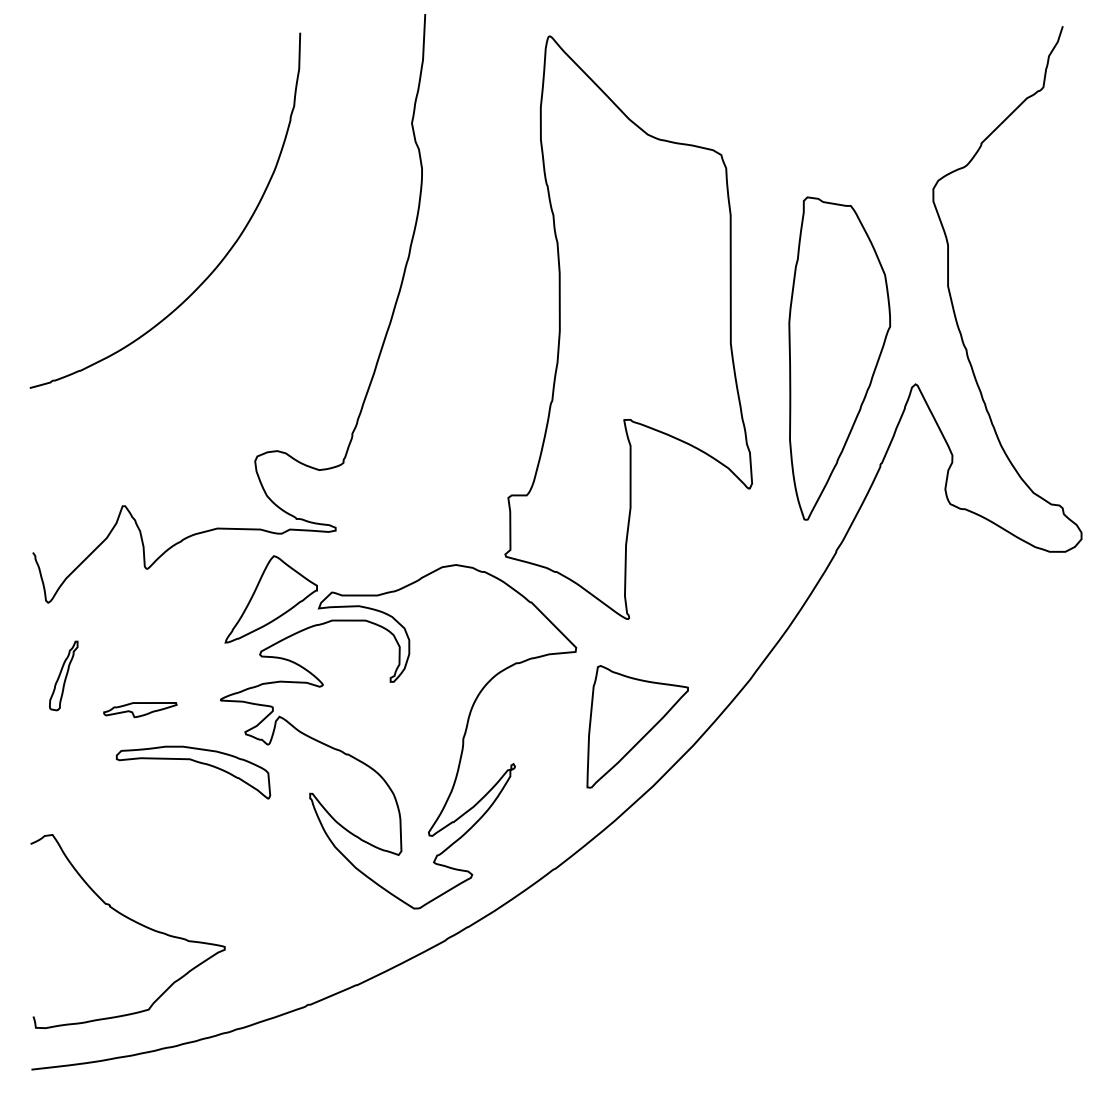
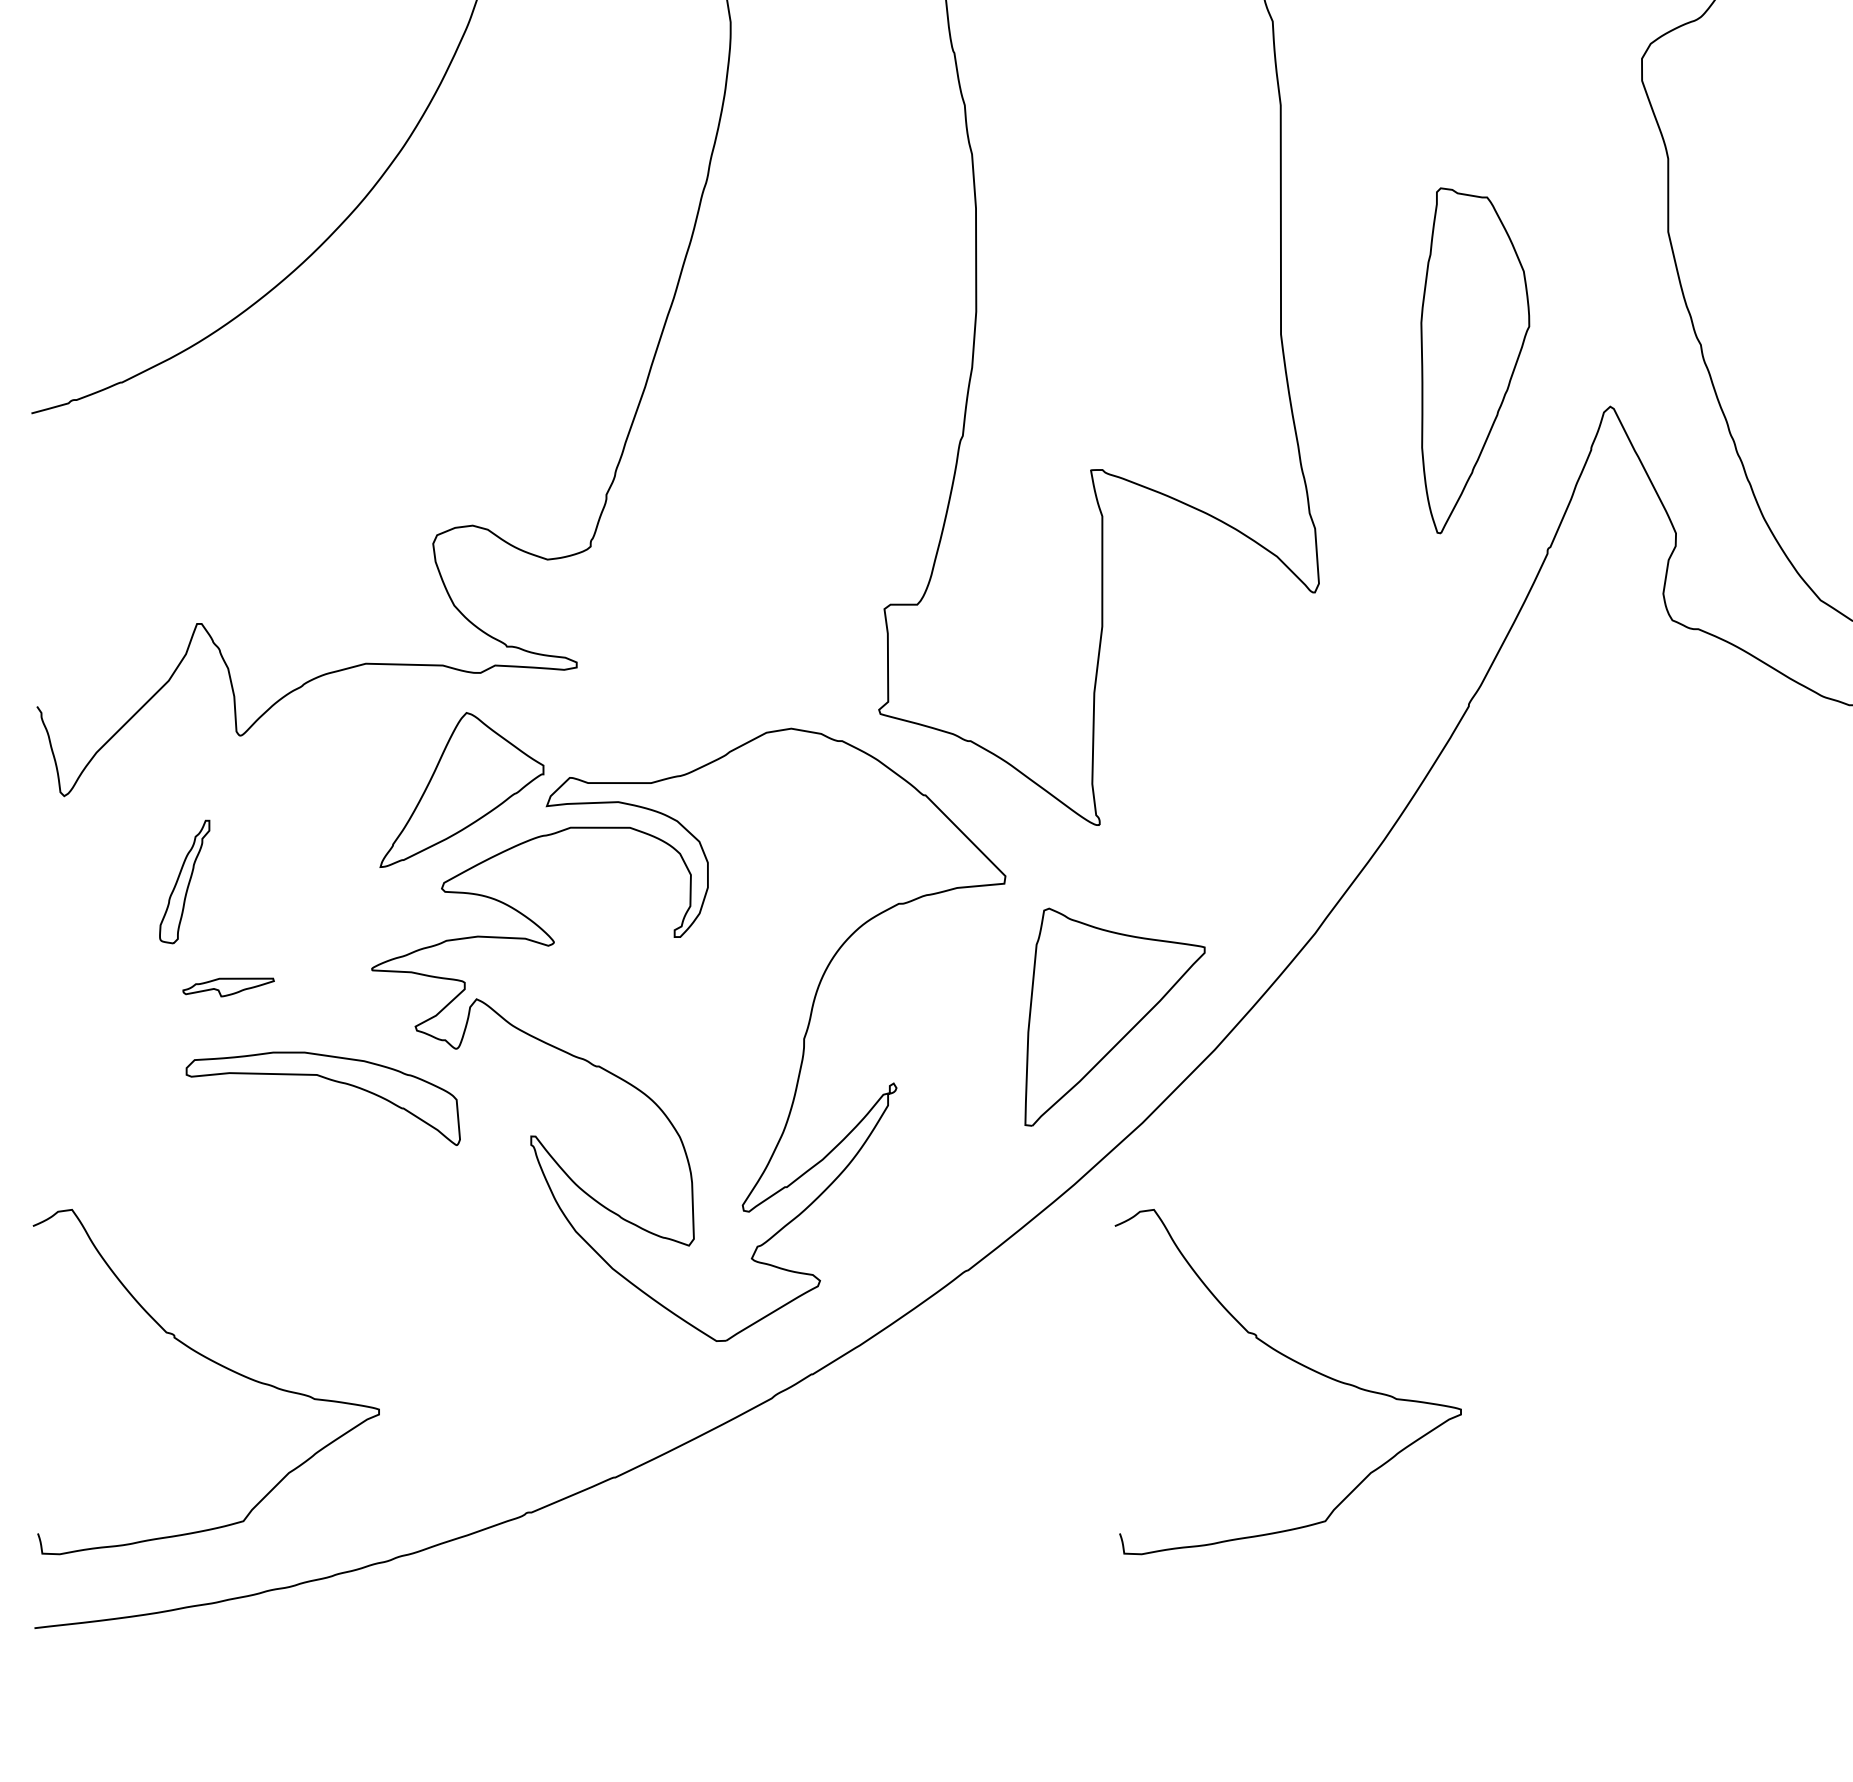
part: (839, 358) -> (1474, 360), size x0.6
part: (63, 675) -> (184, 881), moved
part: (140, 710) -> (228, 988), size x0.7
curve: (739, 921) -> (1296, 1364), added

